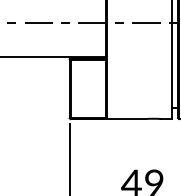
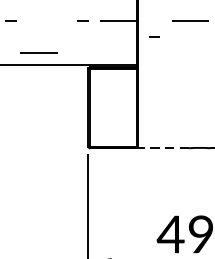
line: (38, 22) -> (38, 51), moved
curve: (119, 22) -> (154, 35), moved
line: (125, 119) -> (162, 148), solid -> dashed

